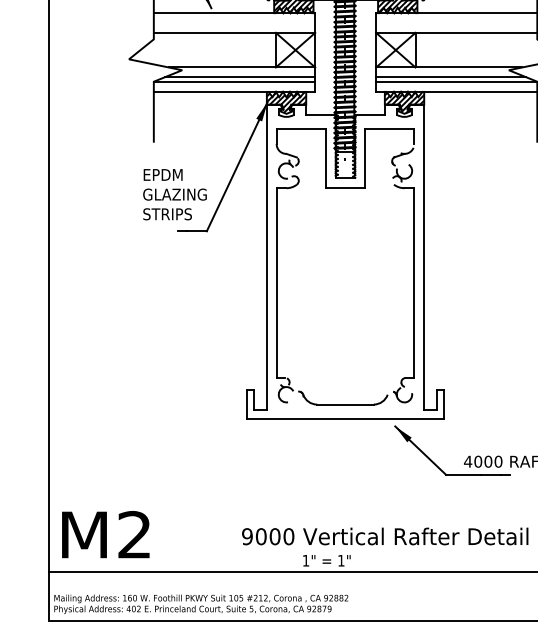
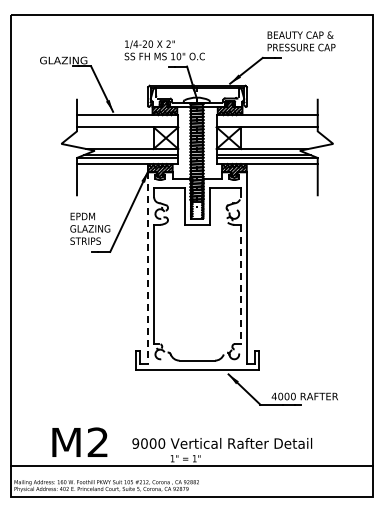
line: (266, 257) -> (147, 268), solid -> dashed
line: (414, 283) -> (240, 284), solid -> dashed
text: (105, 533) -> (79, 441), moved

